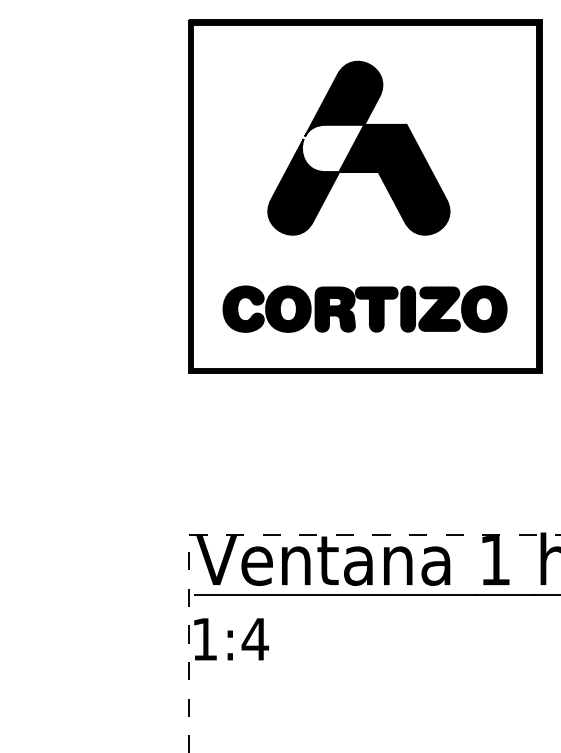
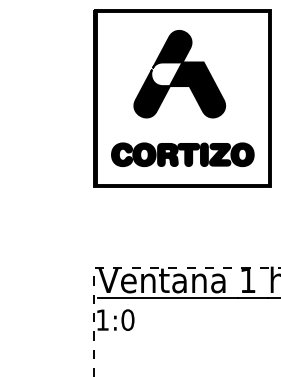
text: (254, 638) -> (127, 319), 1:4 -> 1:0

